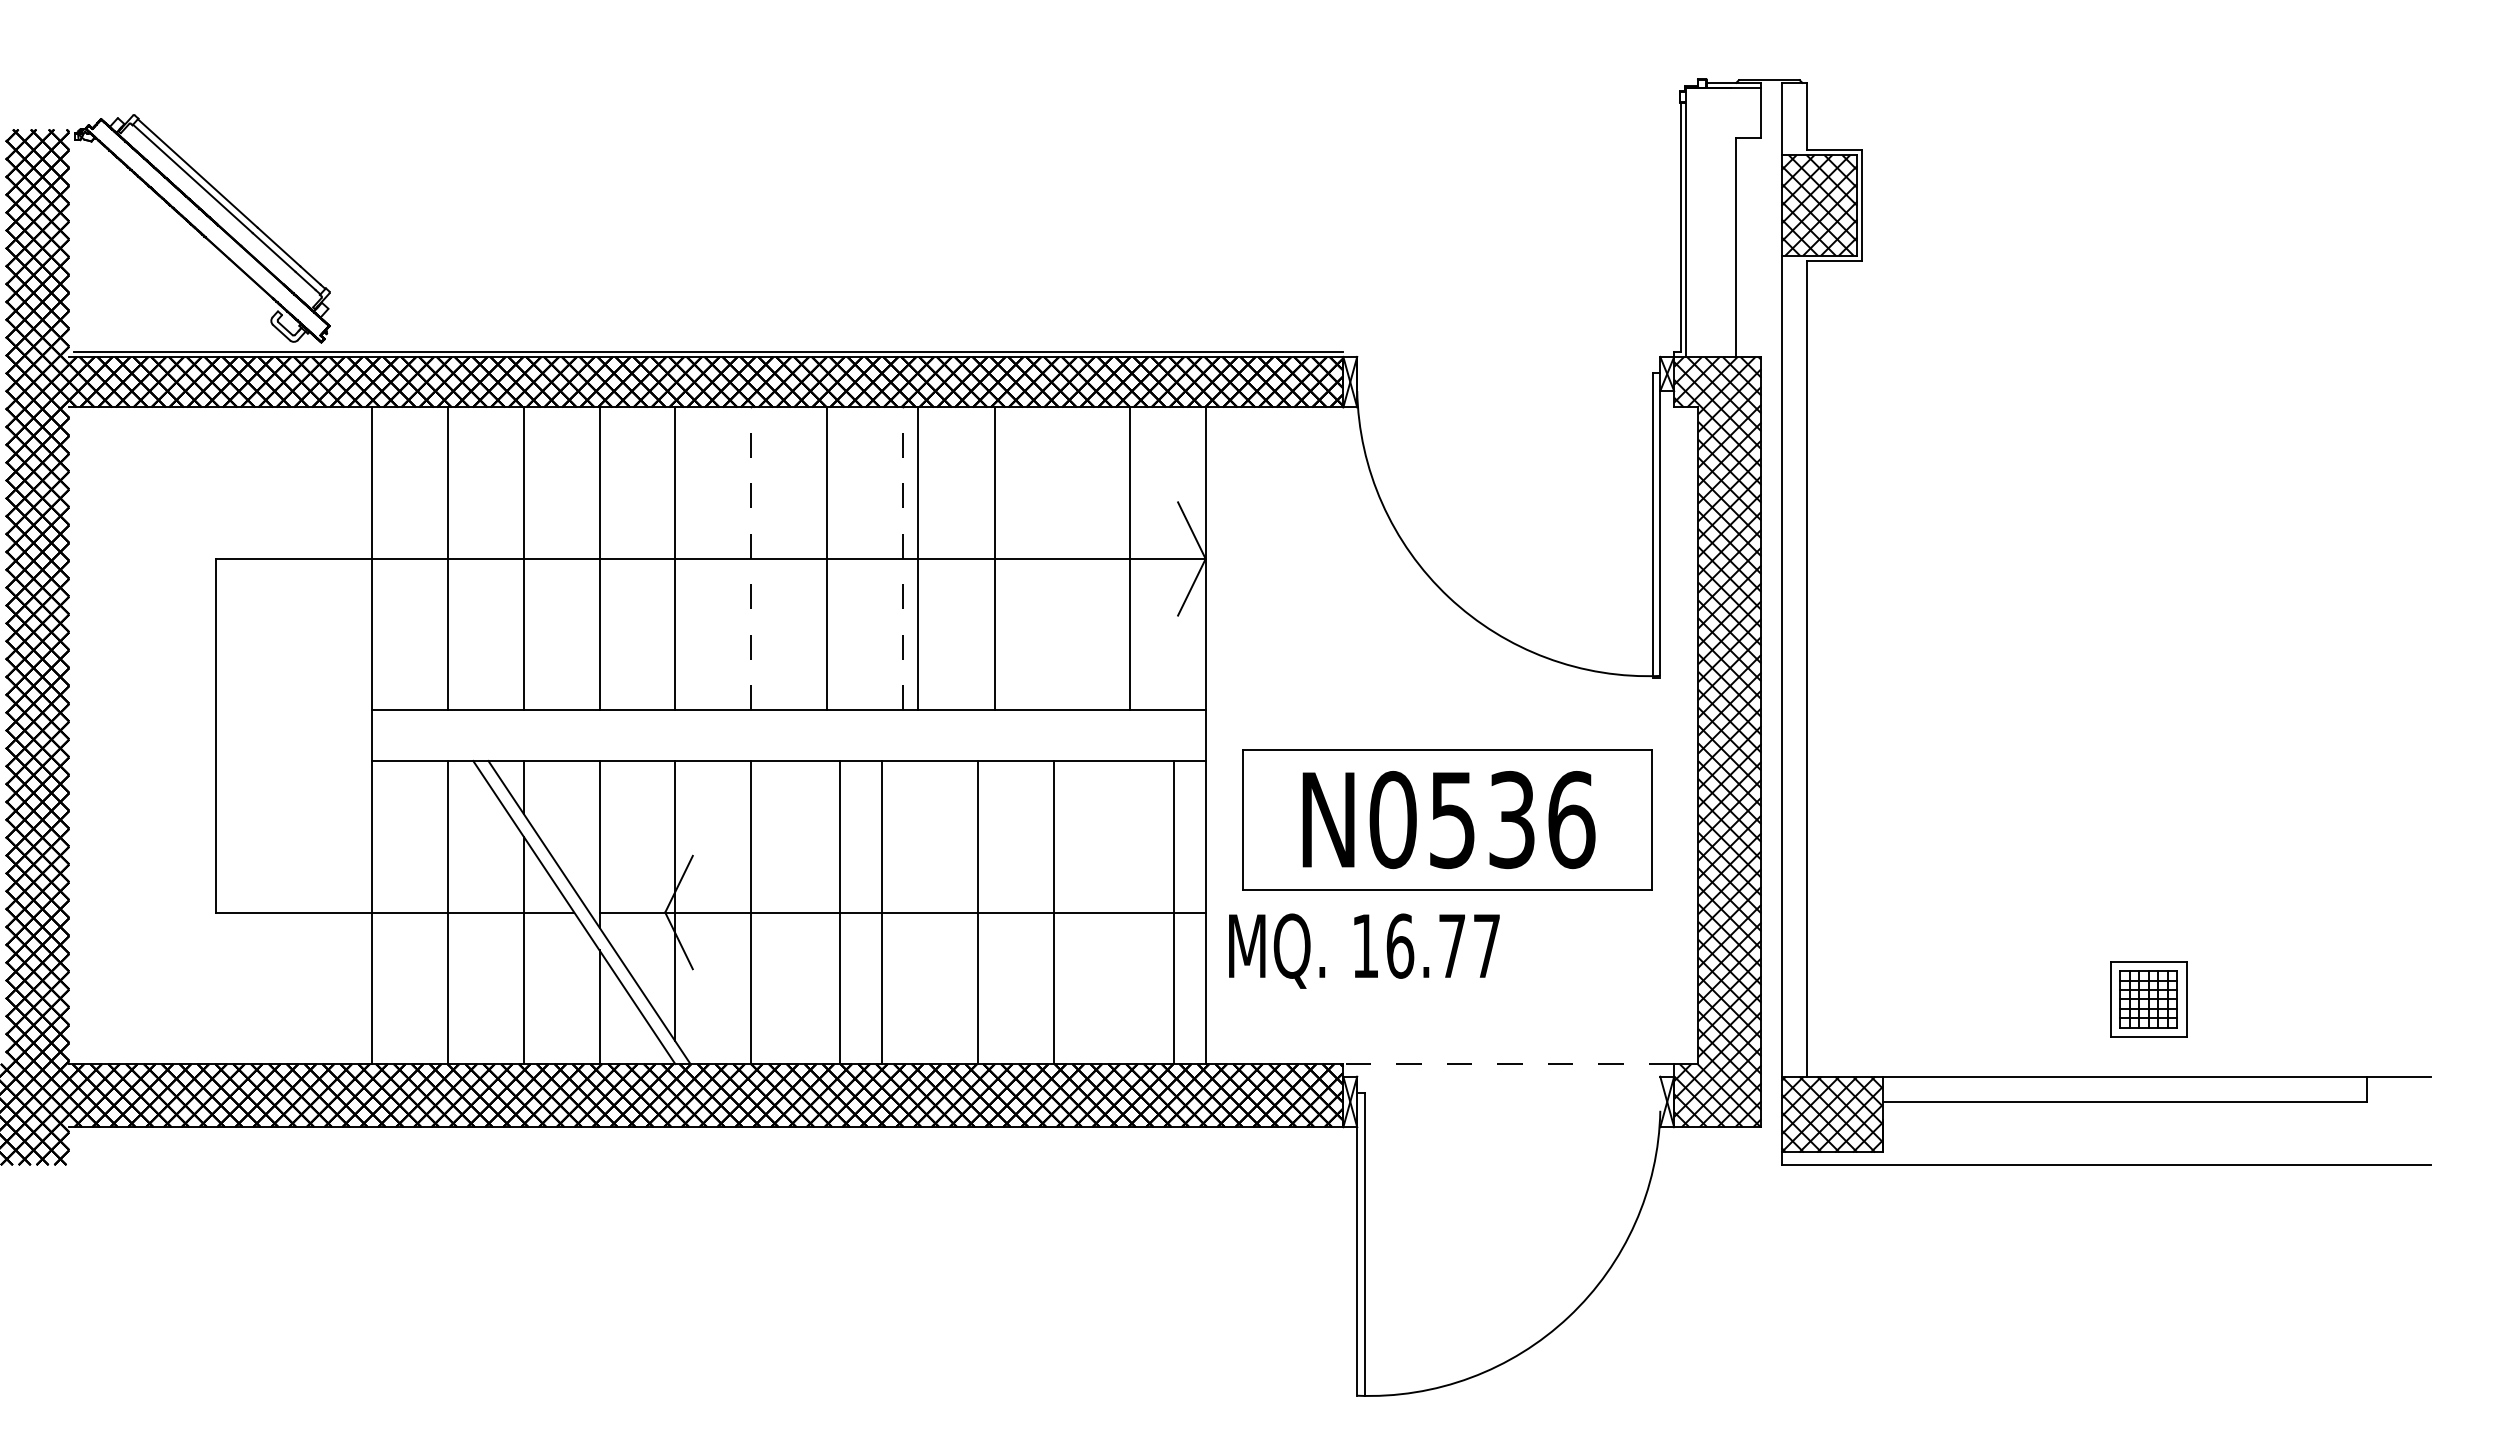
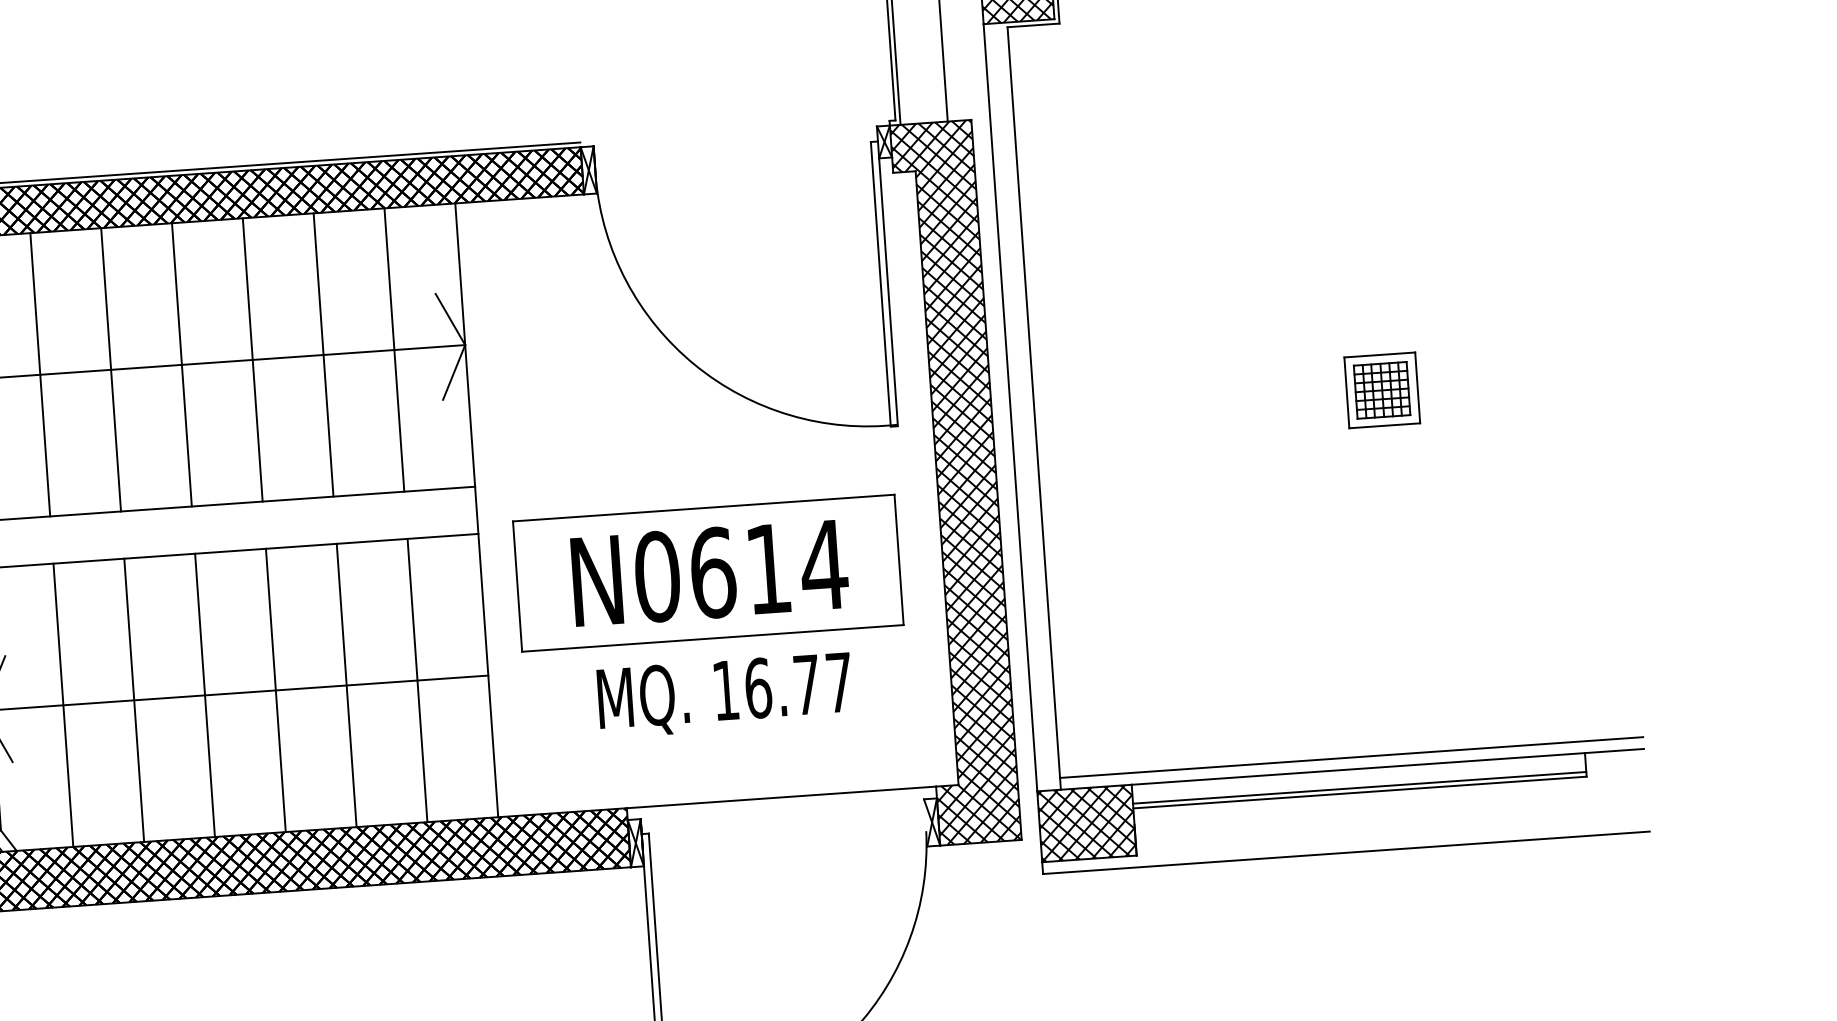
line: (751, 558) -> (40, 374), dashed -> solid
line: (902, 558) -> (181, 364), dashed -> solid
line: (918, 558) -> (252, 359), moved
line: (995, 558) -> (323, 354), moved
text: (1512, 819) -> (769, 568), N0536 -> N0614
line: (839, 912) -> (204, 695), moved
line: (881, 912) -> (133, 700), moved
line: (1173, 912) -> (417, 680), moved
text: (1364, 950) -> (725, 694), moved
part: (2148, 999) -> (1382, 390), moved
line: (1508, 1064) -> (781, 797), dashed -> solid
line: (2118, 1064) -> (1351, 757), added
line: (2124, 1096) -> (1359, 787), added

